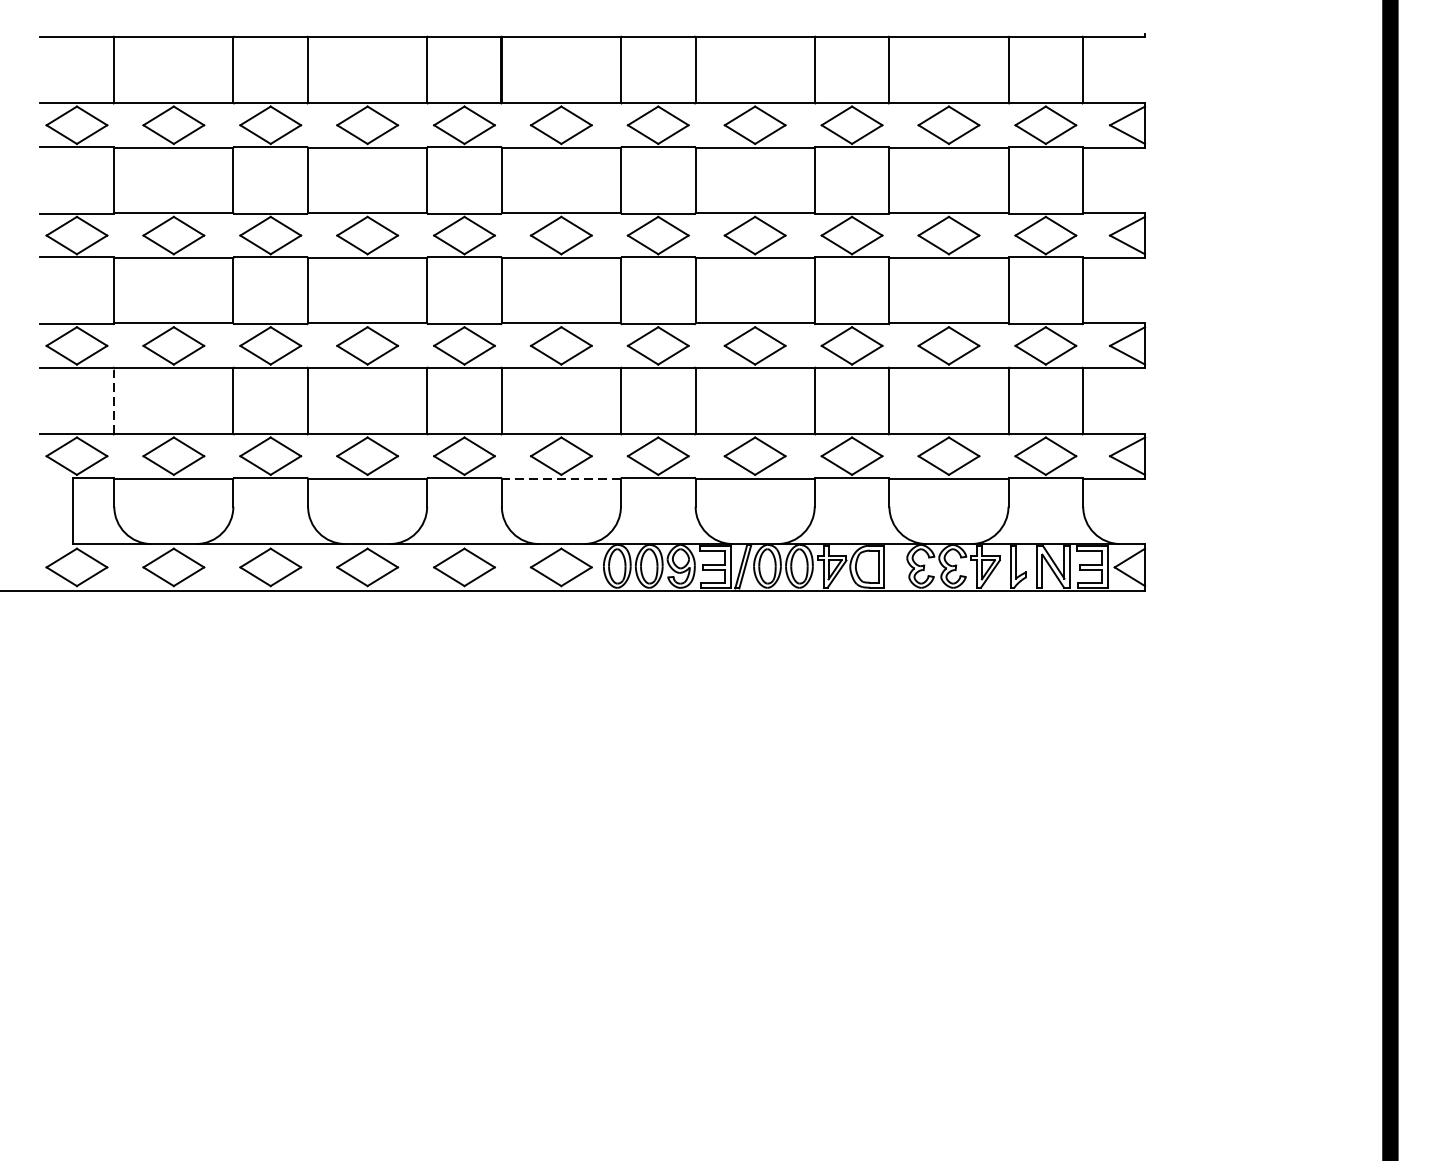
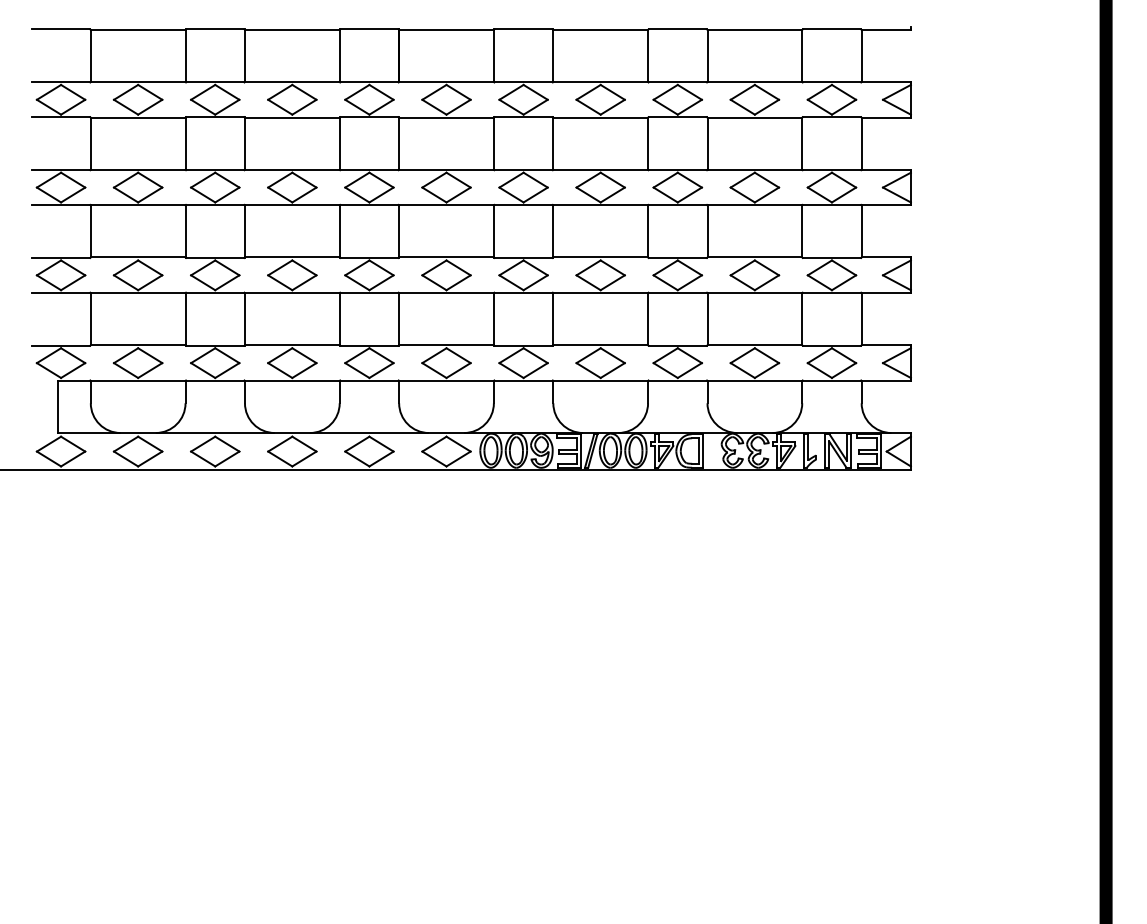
line: (113, 400) -> (90, 318), dashed -> solid
line: (561, 479) -> (446, 381), dashed -> solid

